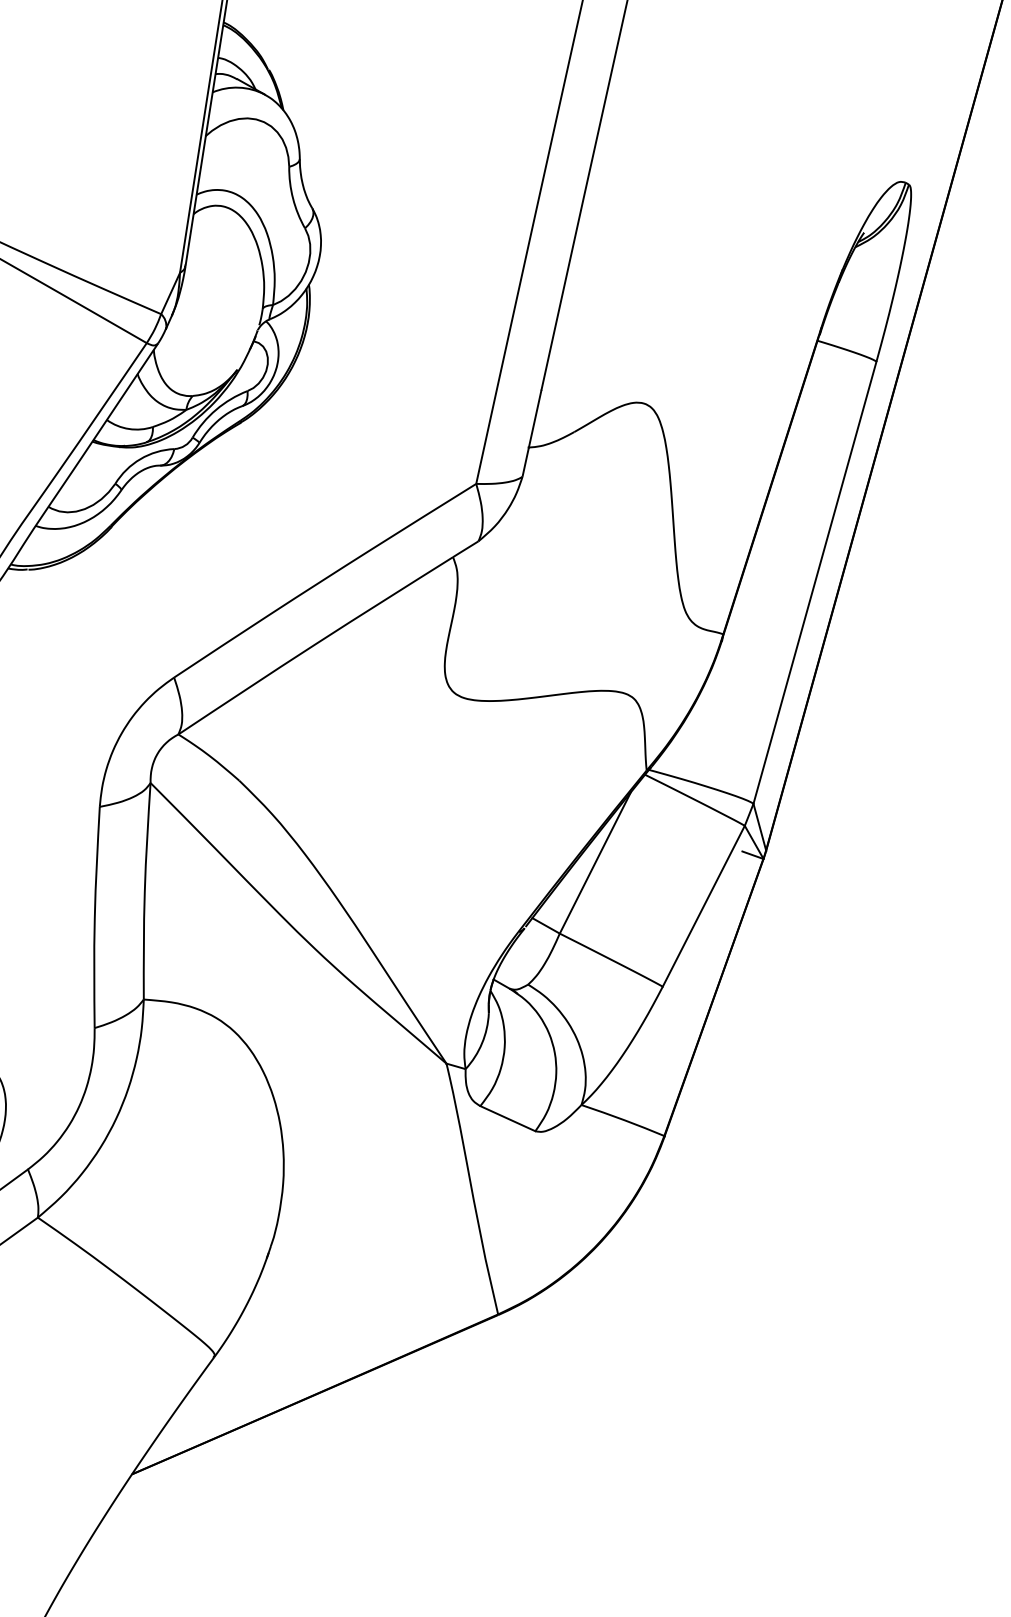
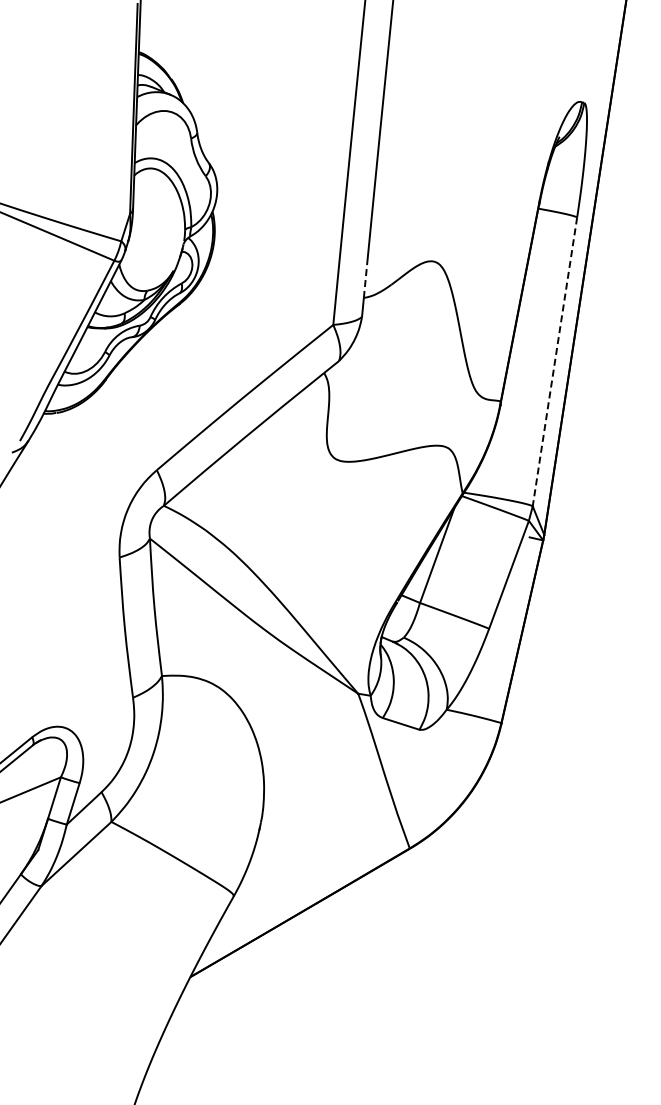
line: (534, 419) -> (365, 279), solid -> dashed
line: (814, 583) -> (554, 362), solid -> dashed

